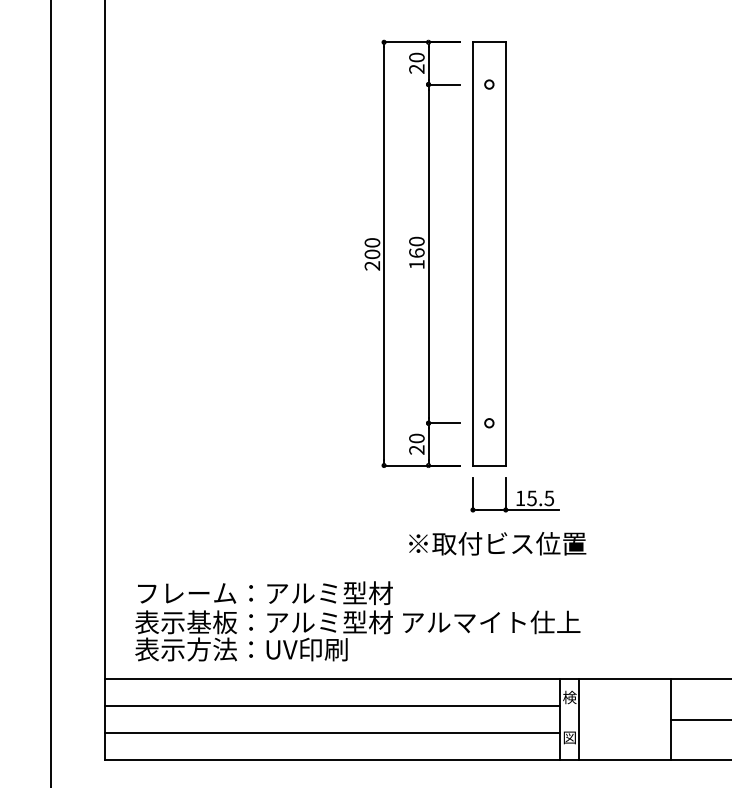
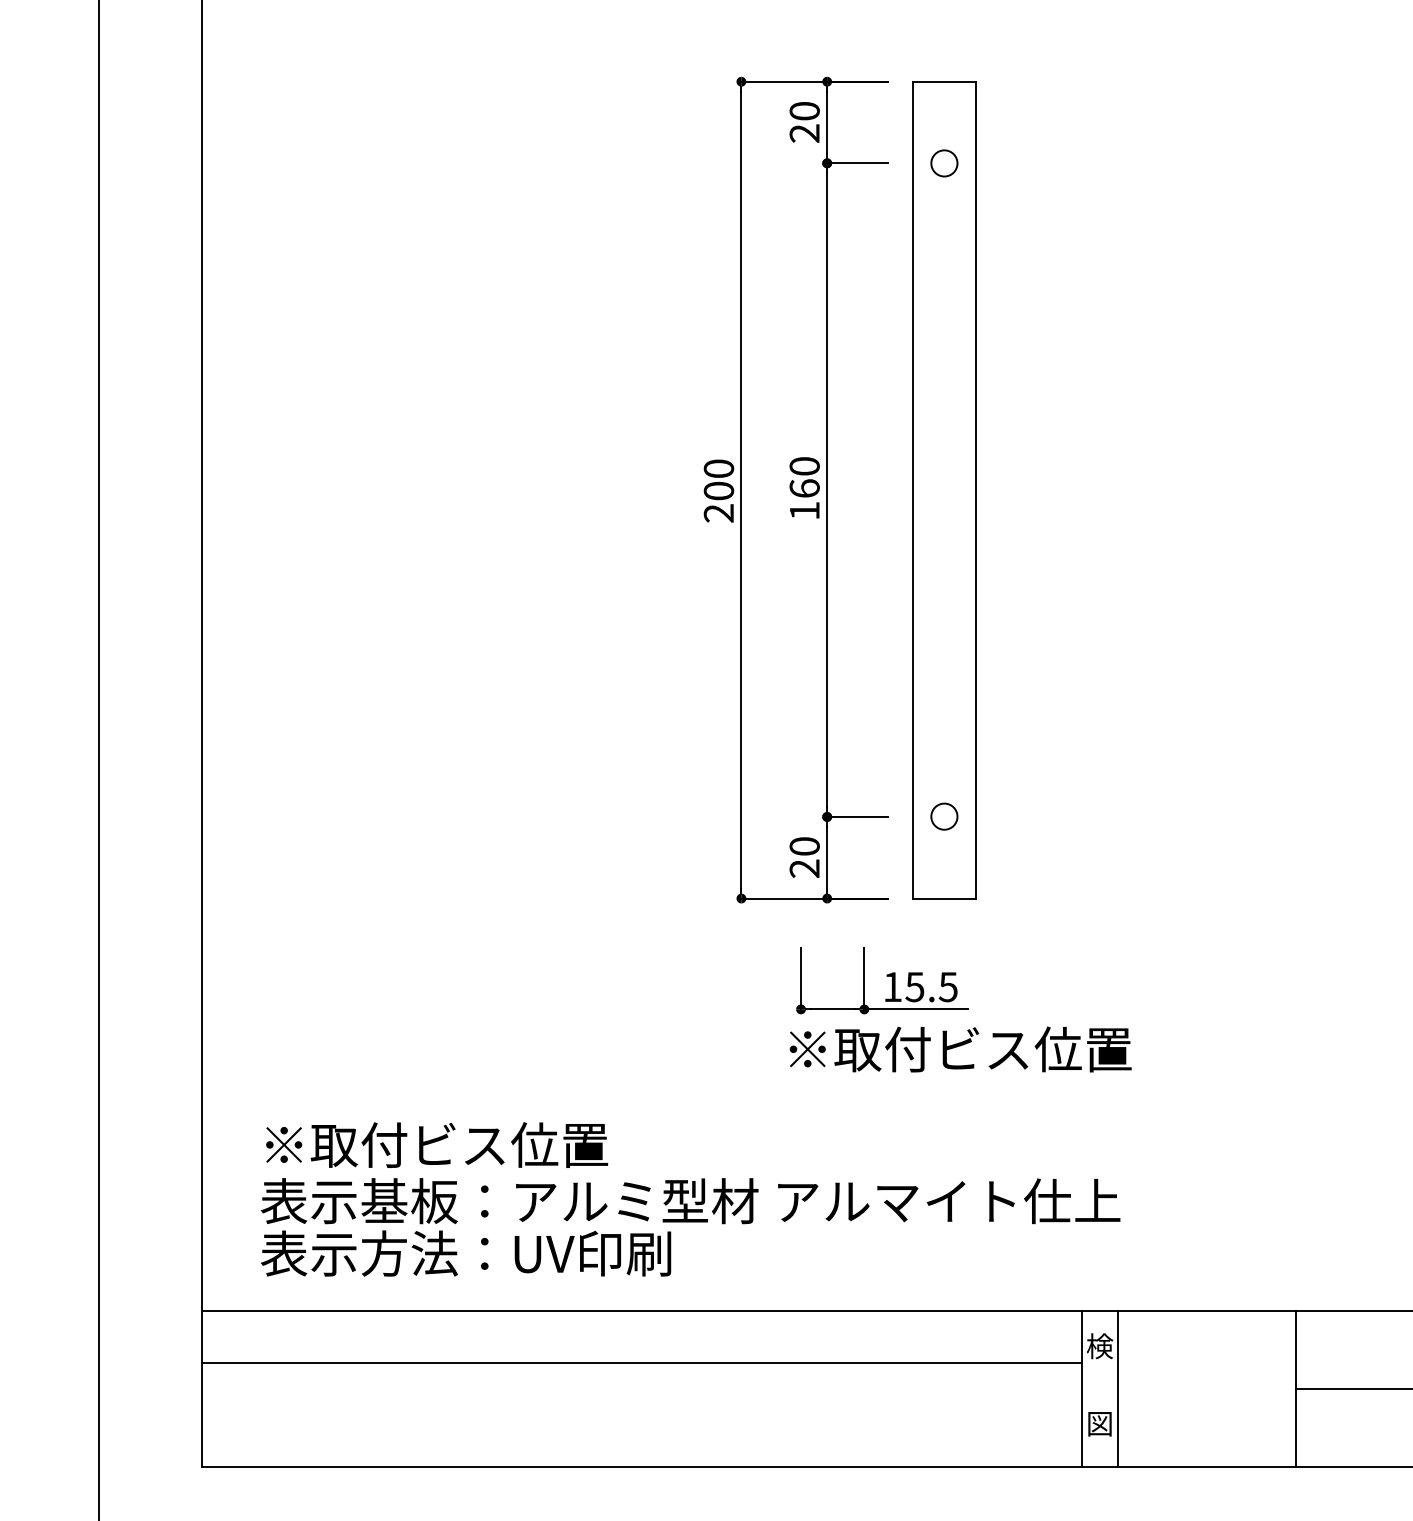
circle: (489, 84) -> (944, 163), size x1.6
circle: (489, 423) -> (944, 817), size x1.6
part: (514, 494) -> (881, 979), moved
text: (264, 593) -> (510, 1145), フレーム：アルミ型材 -> ※取付ビス位置
line: (332, 733) -> (641, 1415), removed

